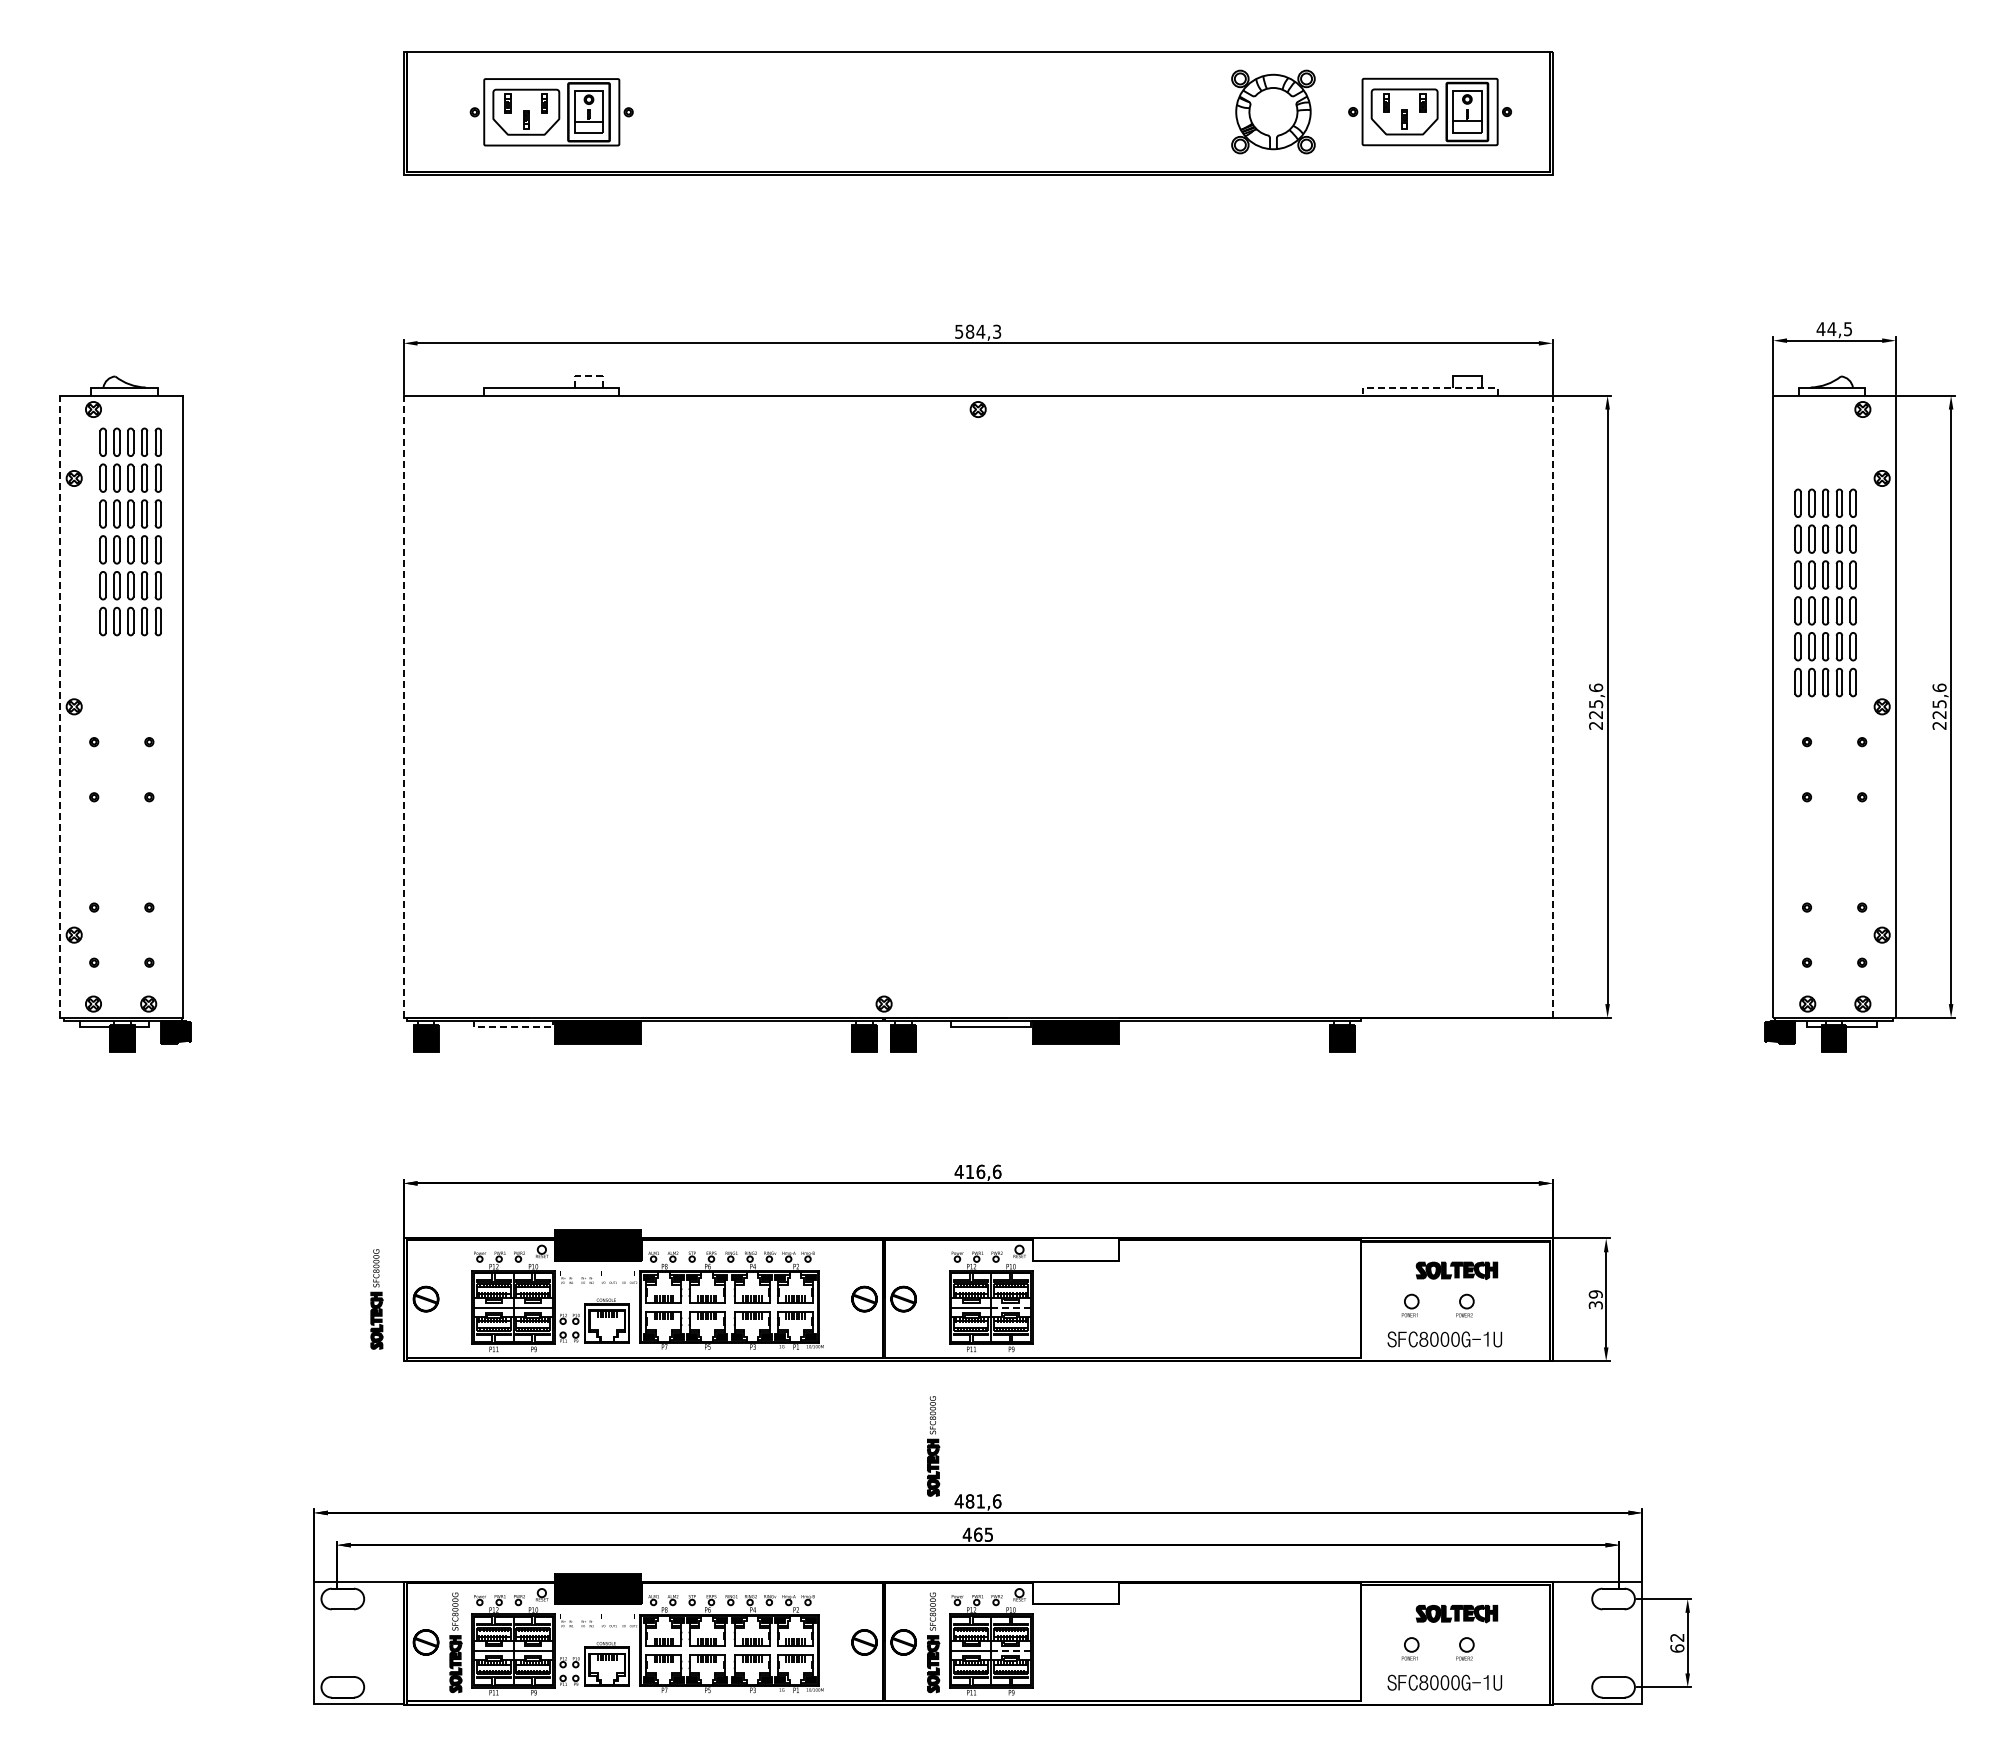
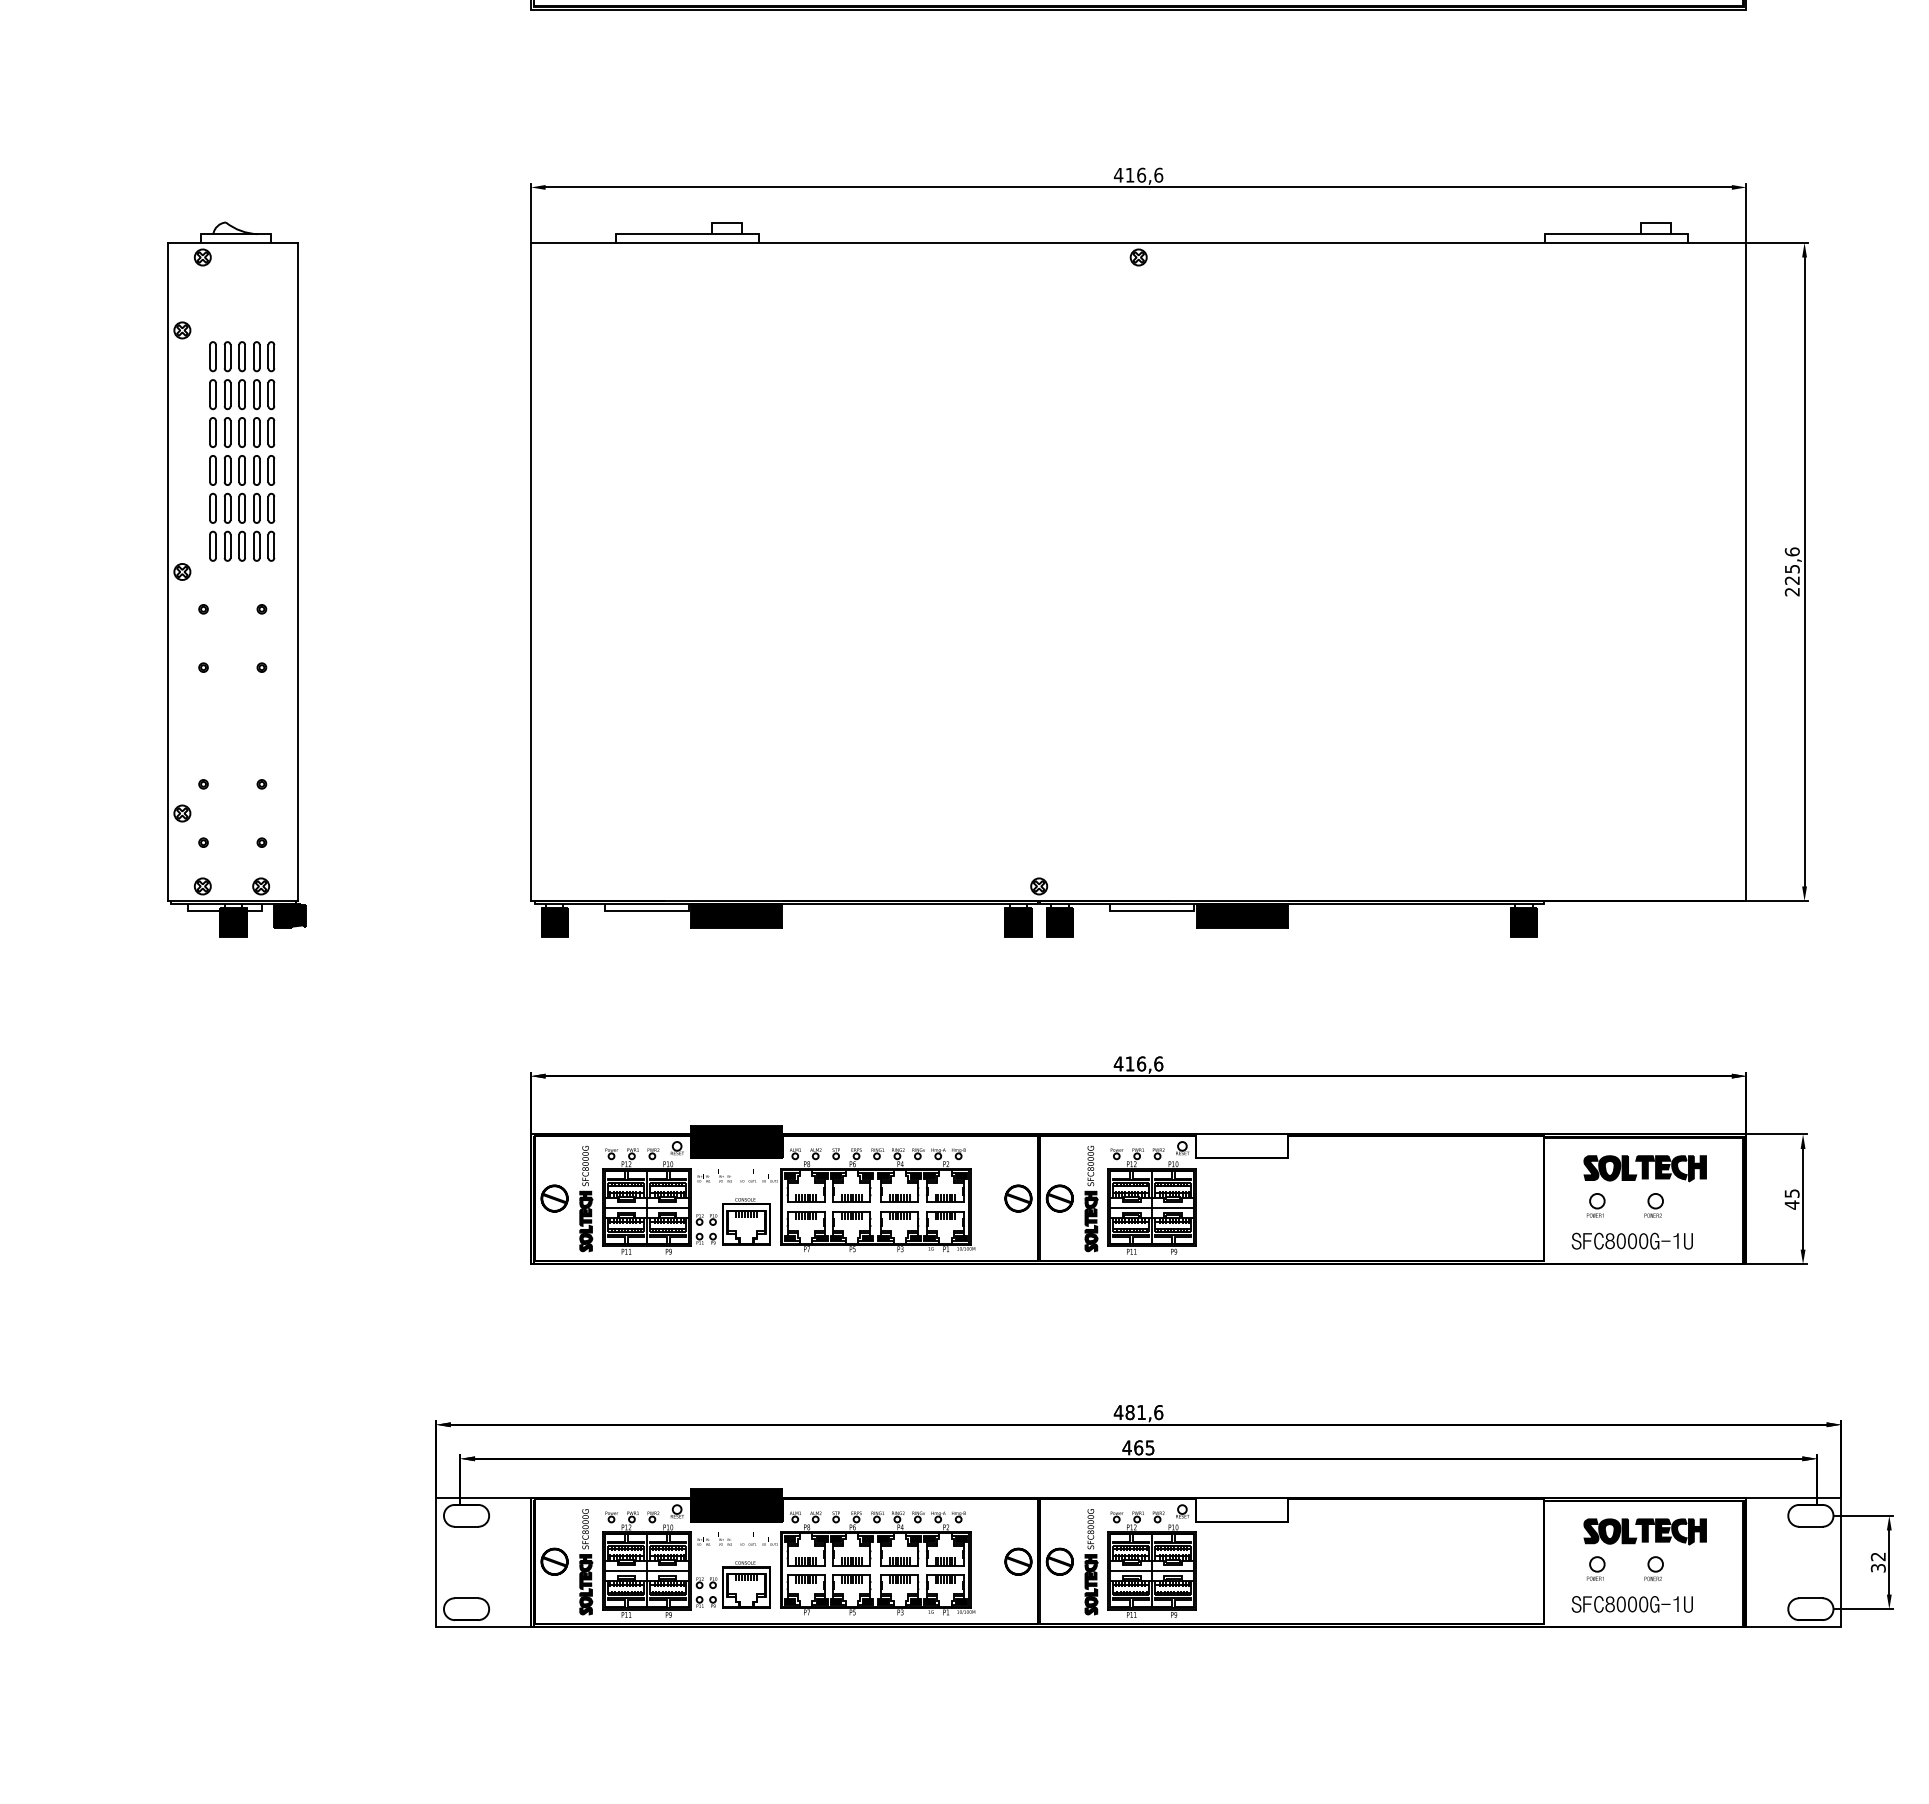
text: (977, 331) -> (1137, 174), 584,3 -> 416,6
line: (588, 376) -> (726, 222), dashed -> solid
line: (1430, 387) -> (1617, 234), dashed -> solid
part: (130, 531) -> (241, 451), moved
line: (60, 706) -> (167, 571), dashed -> solid
line: (403, 706) -> (530, 571), dashed -> solid
line: (1552, 706) -> (1746, 571), dashed -> solid
line: (513, 1027) -> (647, 911), dashed -> solid
part: (1456, 1270) -> (1644, 1168), size x1.43
part: (376, 1299) -> (585, 1198), moved
text: (1595, 1299) -> (1791, 1198), 39 -> 45
line: (1010, 1307) -> (1172, 1207), dashed -> solid
part: (933, 1446) -> (1091, 1198), moved
part: (1456, 1613) -> (1644, 1531), size x1.43
text: (1677, 1648) -> (1878, 1568), 62 -> 32
line: (1010, 1650) -> (1172, 1570), dashed -> solid

